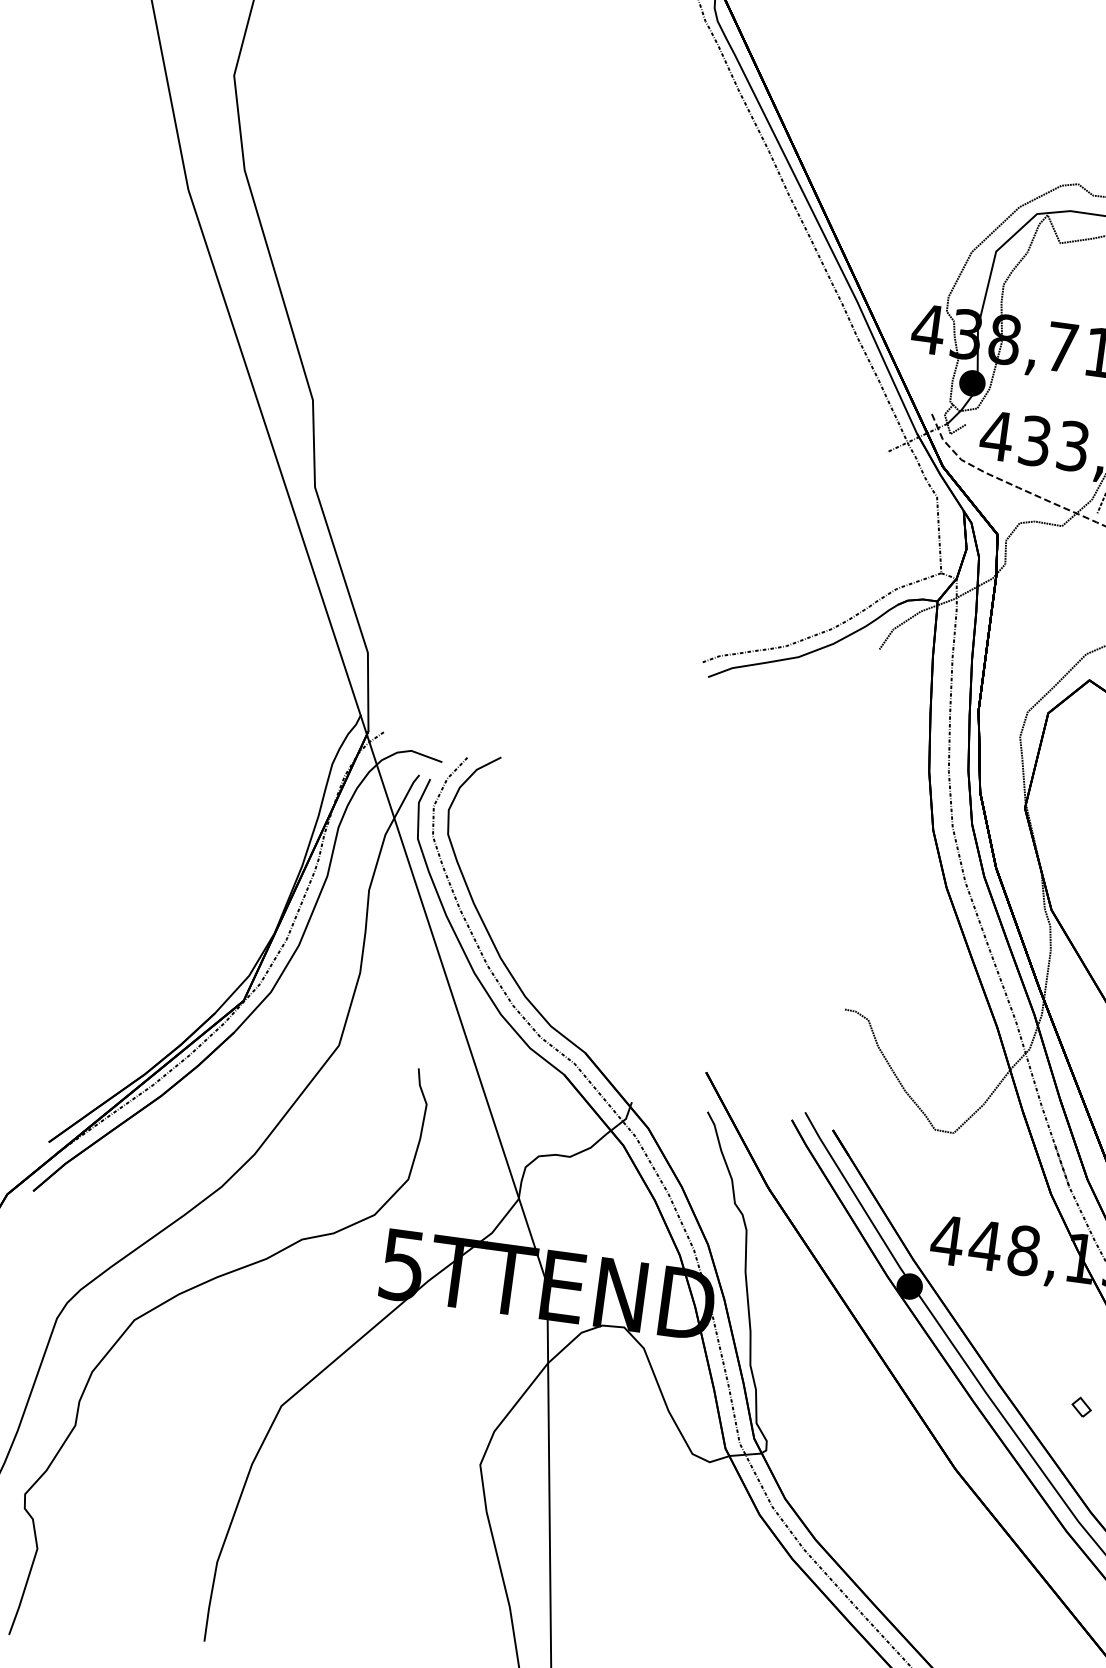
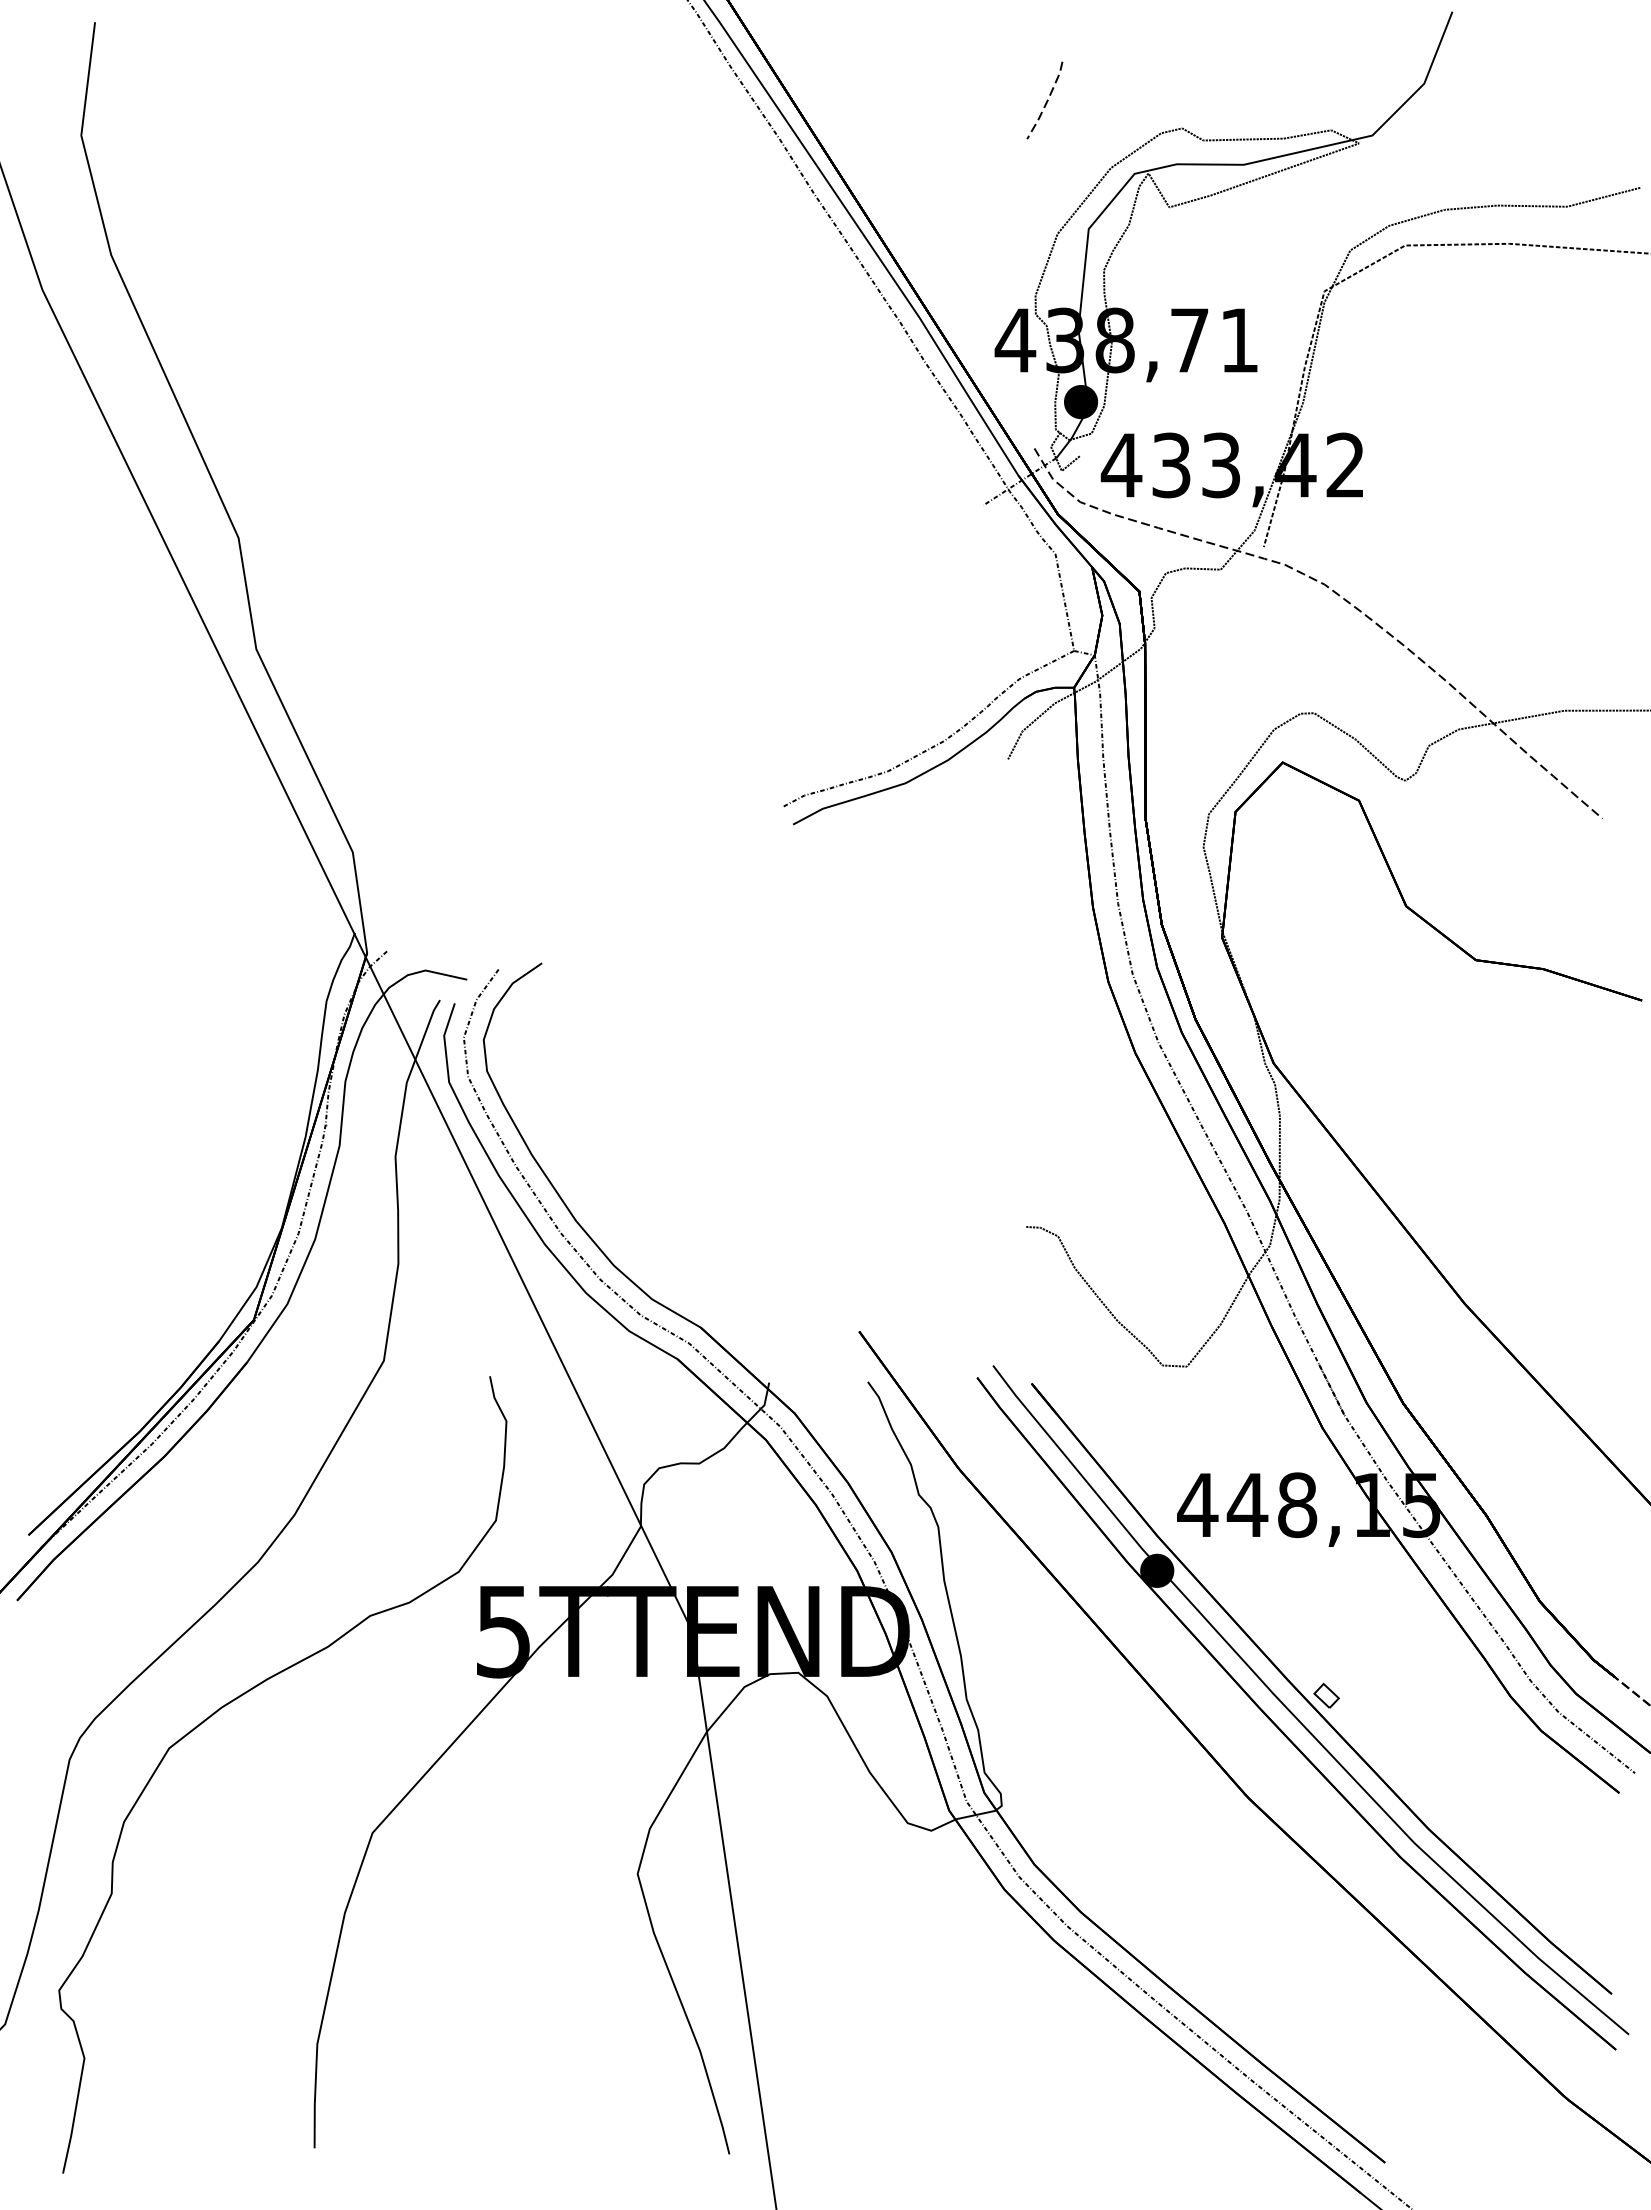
line: (977, 148) -> (1046, 100), added
part: (1081, 1407) -> (1326, 1695), moved

